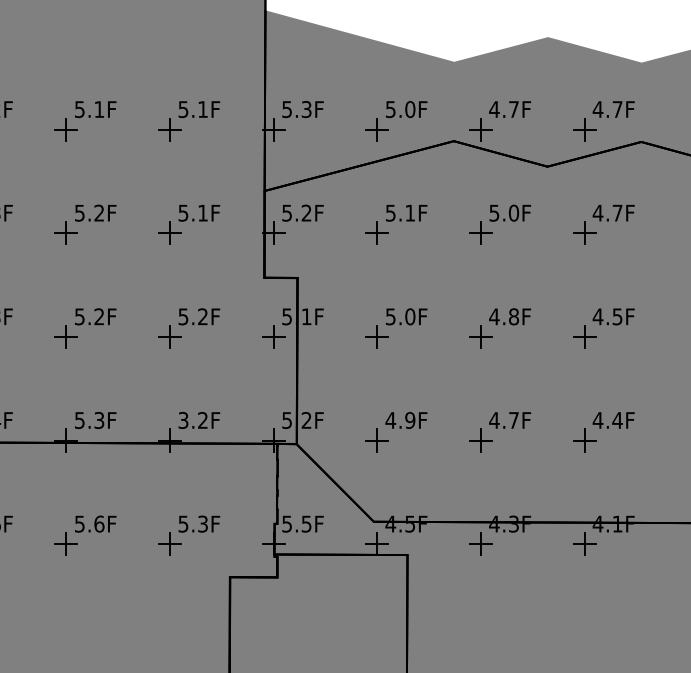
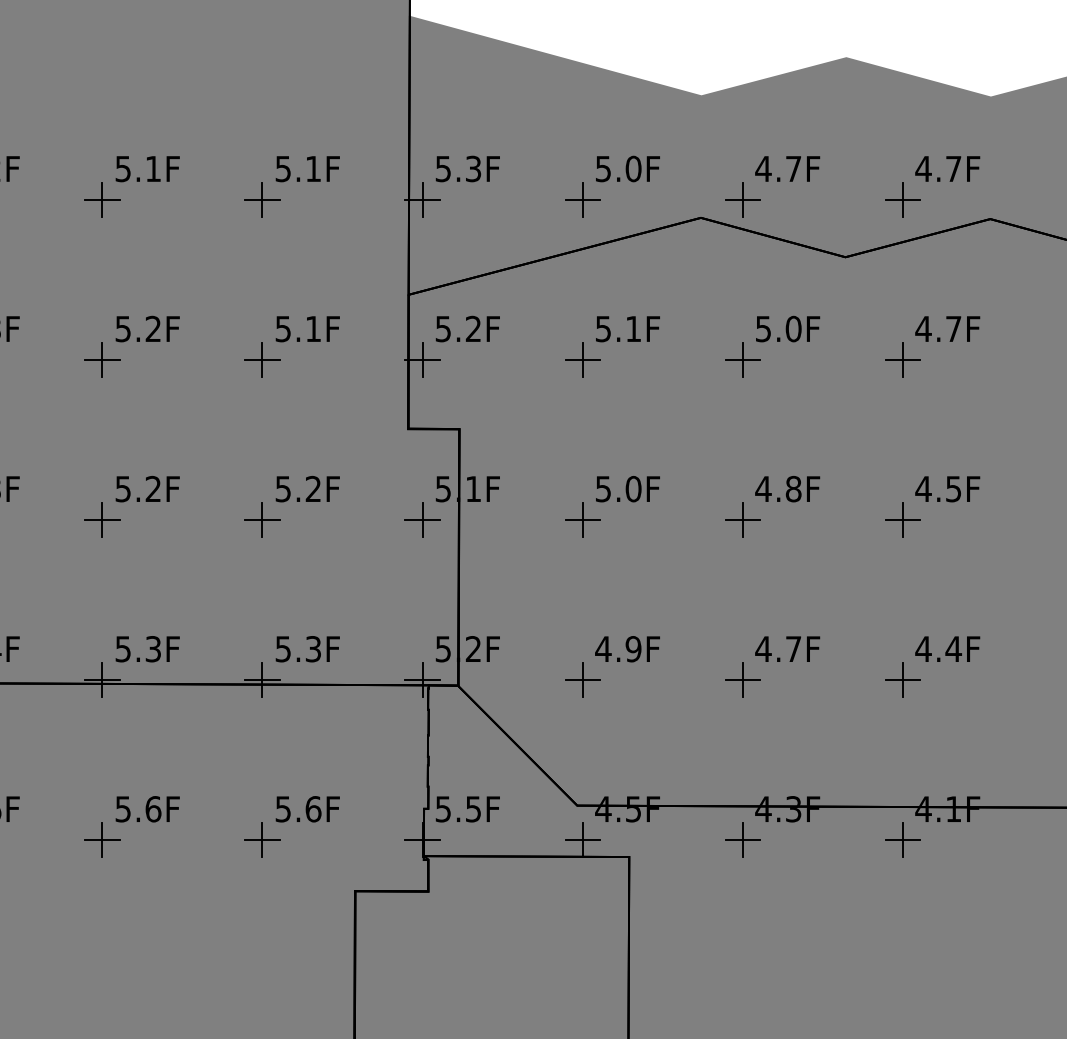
text: (193, 420) -> (298, 649), 3.2F -> 5.3F
text: (203, 523) -> (314, 808), 5.3F -> 5.6F

